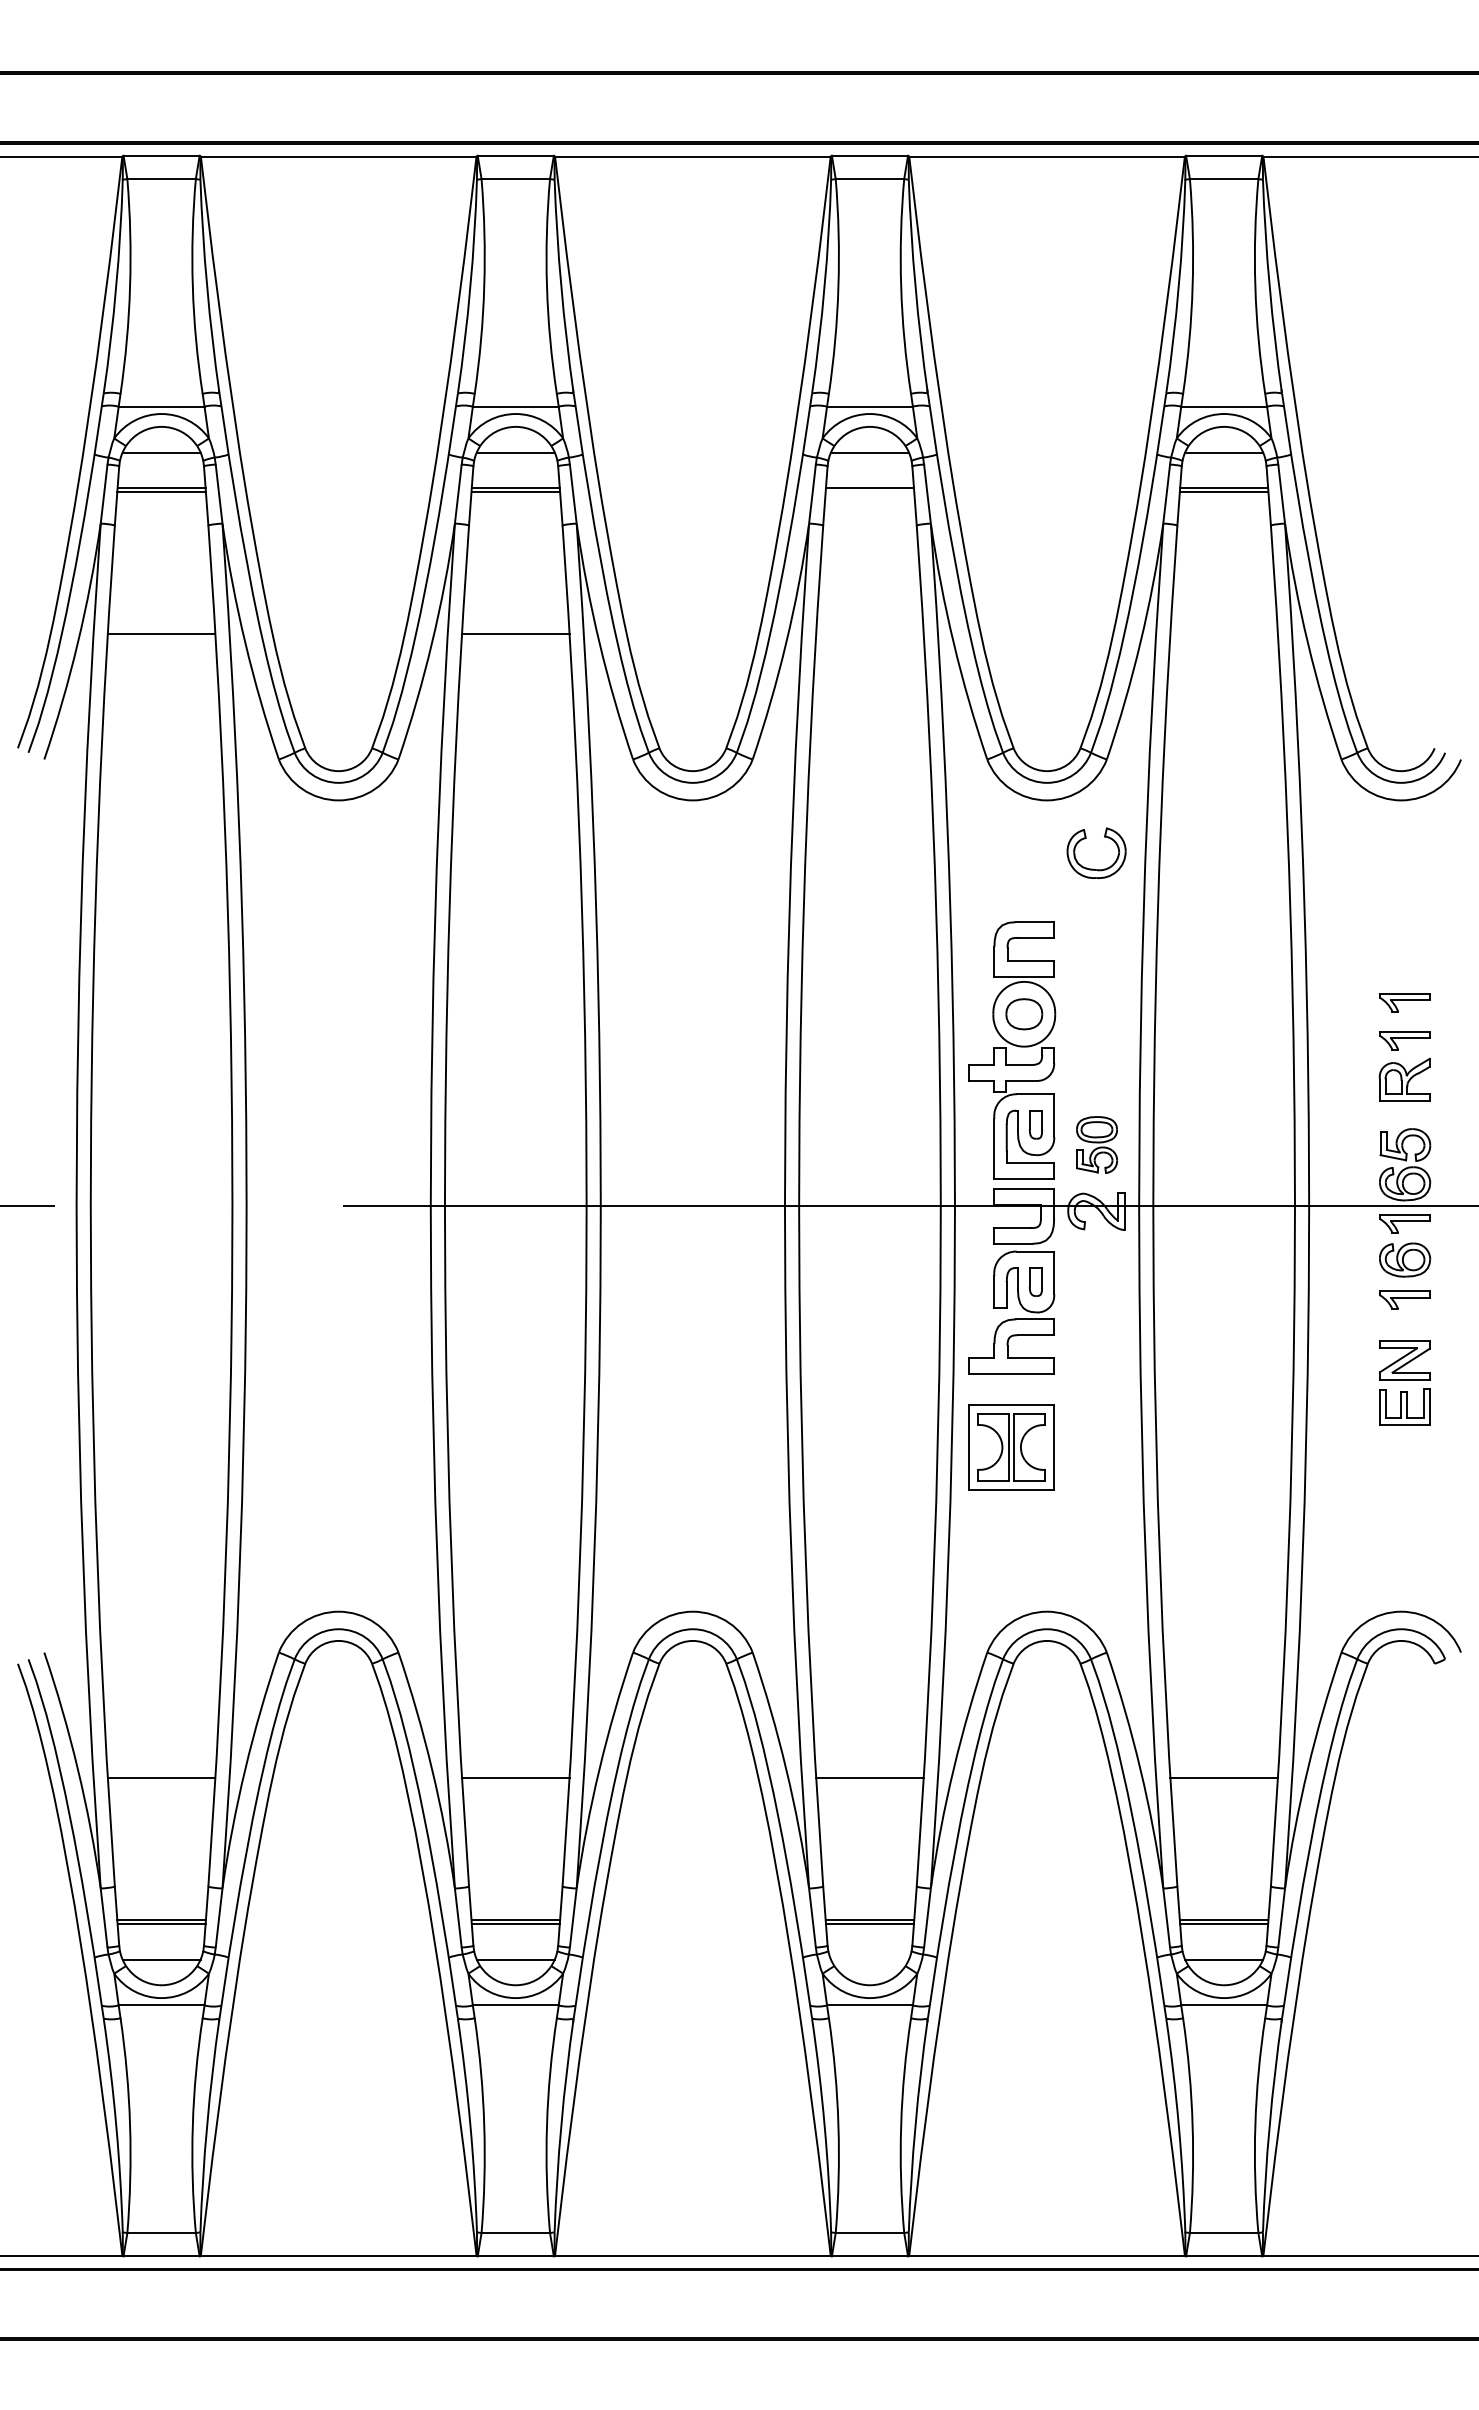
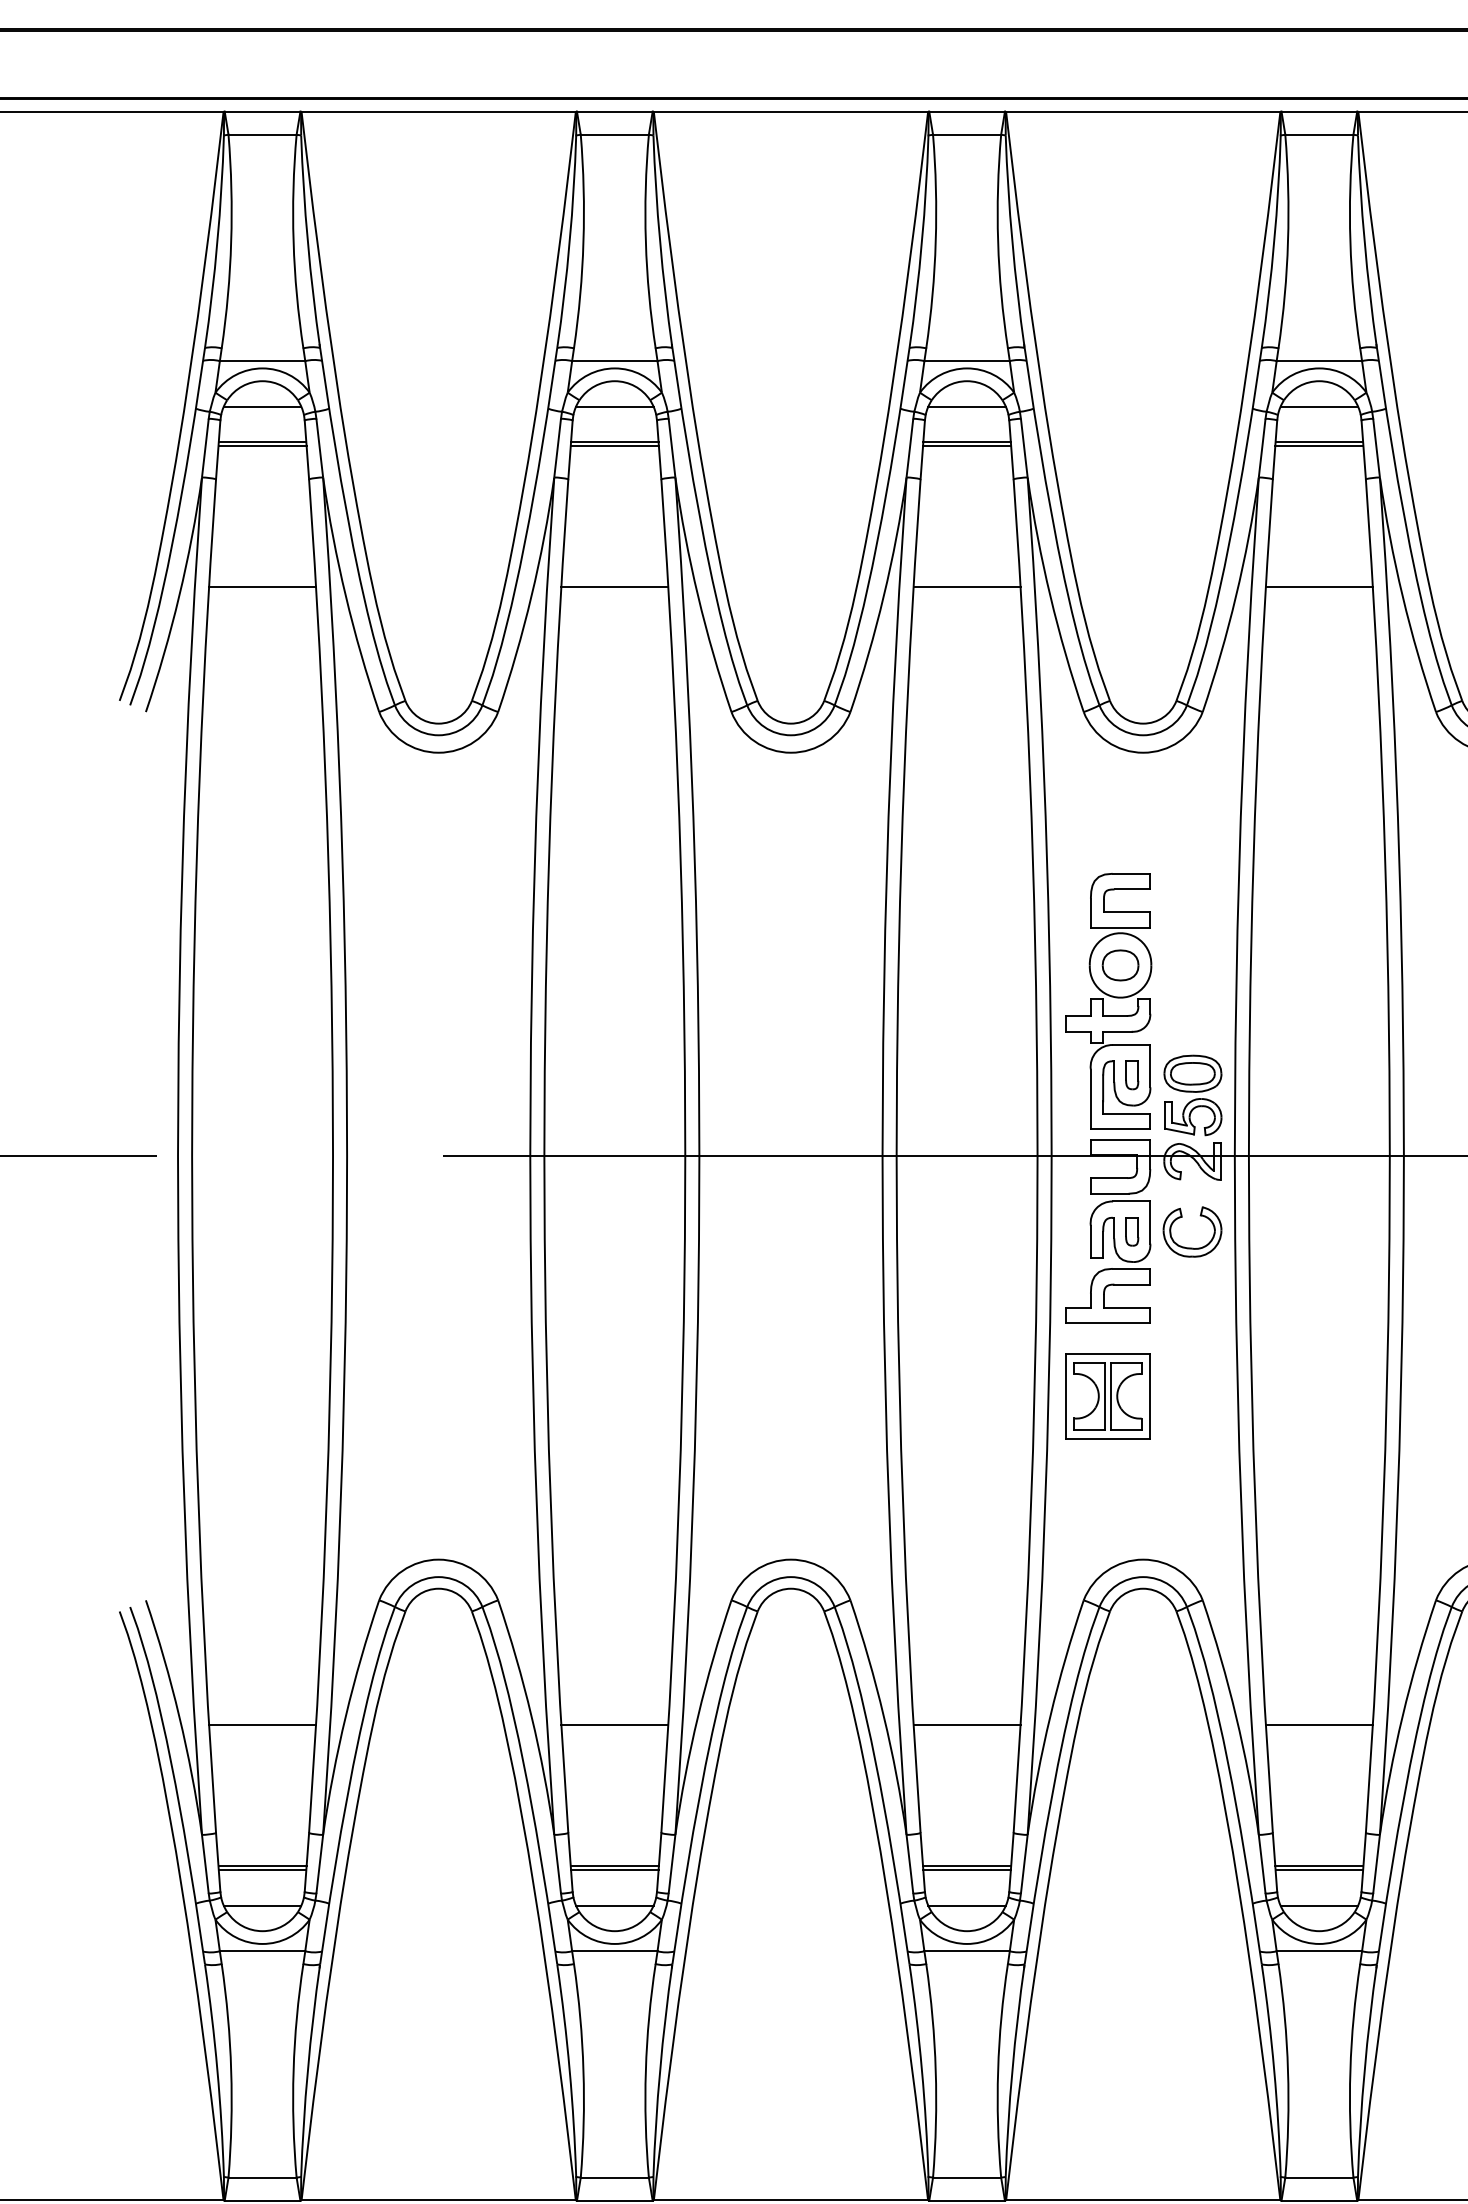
line: (869, 492) -> (966, 446), added
line: (869, 633) -> (966, 586), added
line: (1223, 633) -> (1318, 586), added
part: (1093, 868) -> (1189, 1247), moved
part: (1096, 1144) -> (1192, 1094), size x1.43
line: (869, 1959) -> (966, 1905), added

